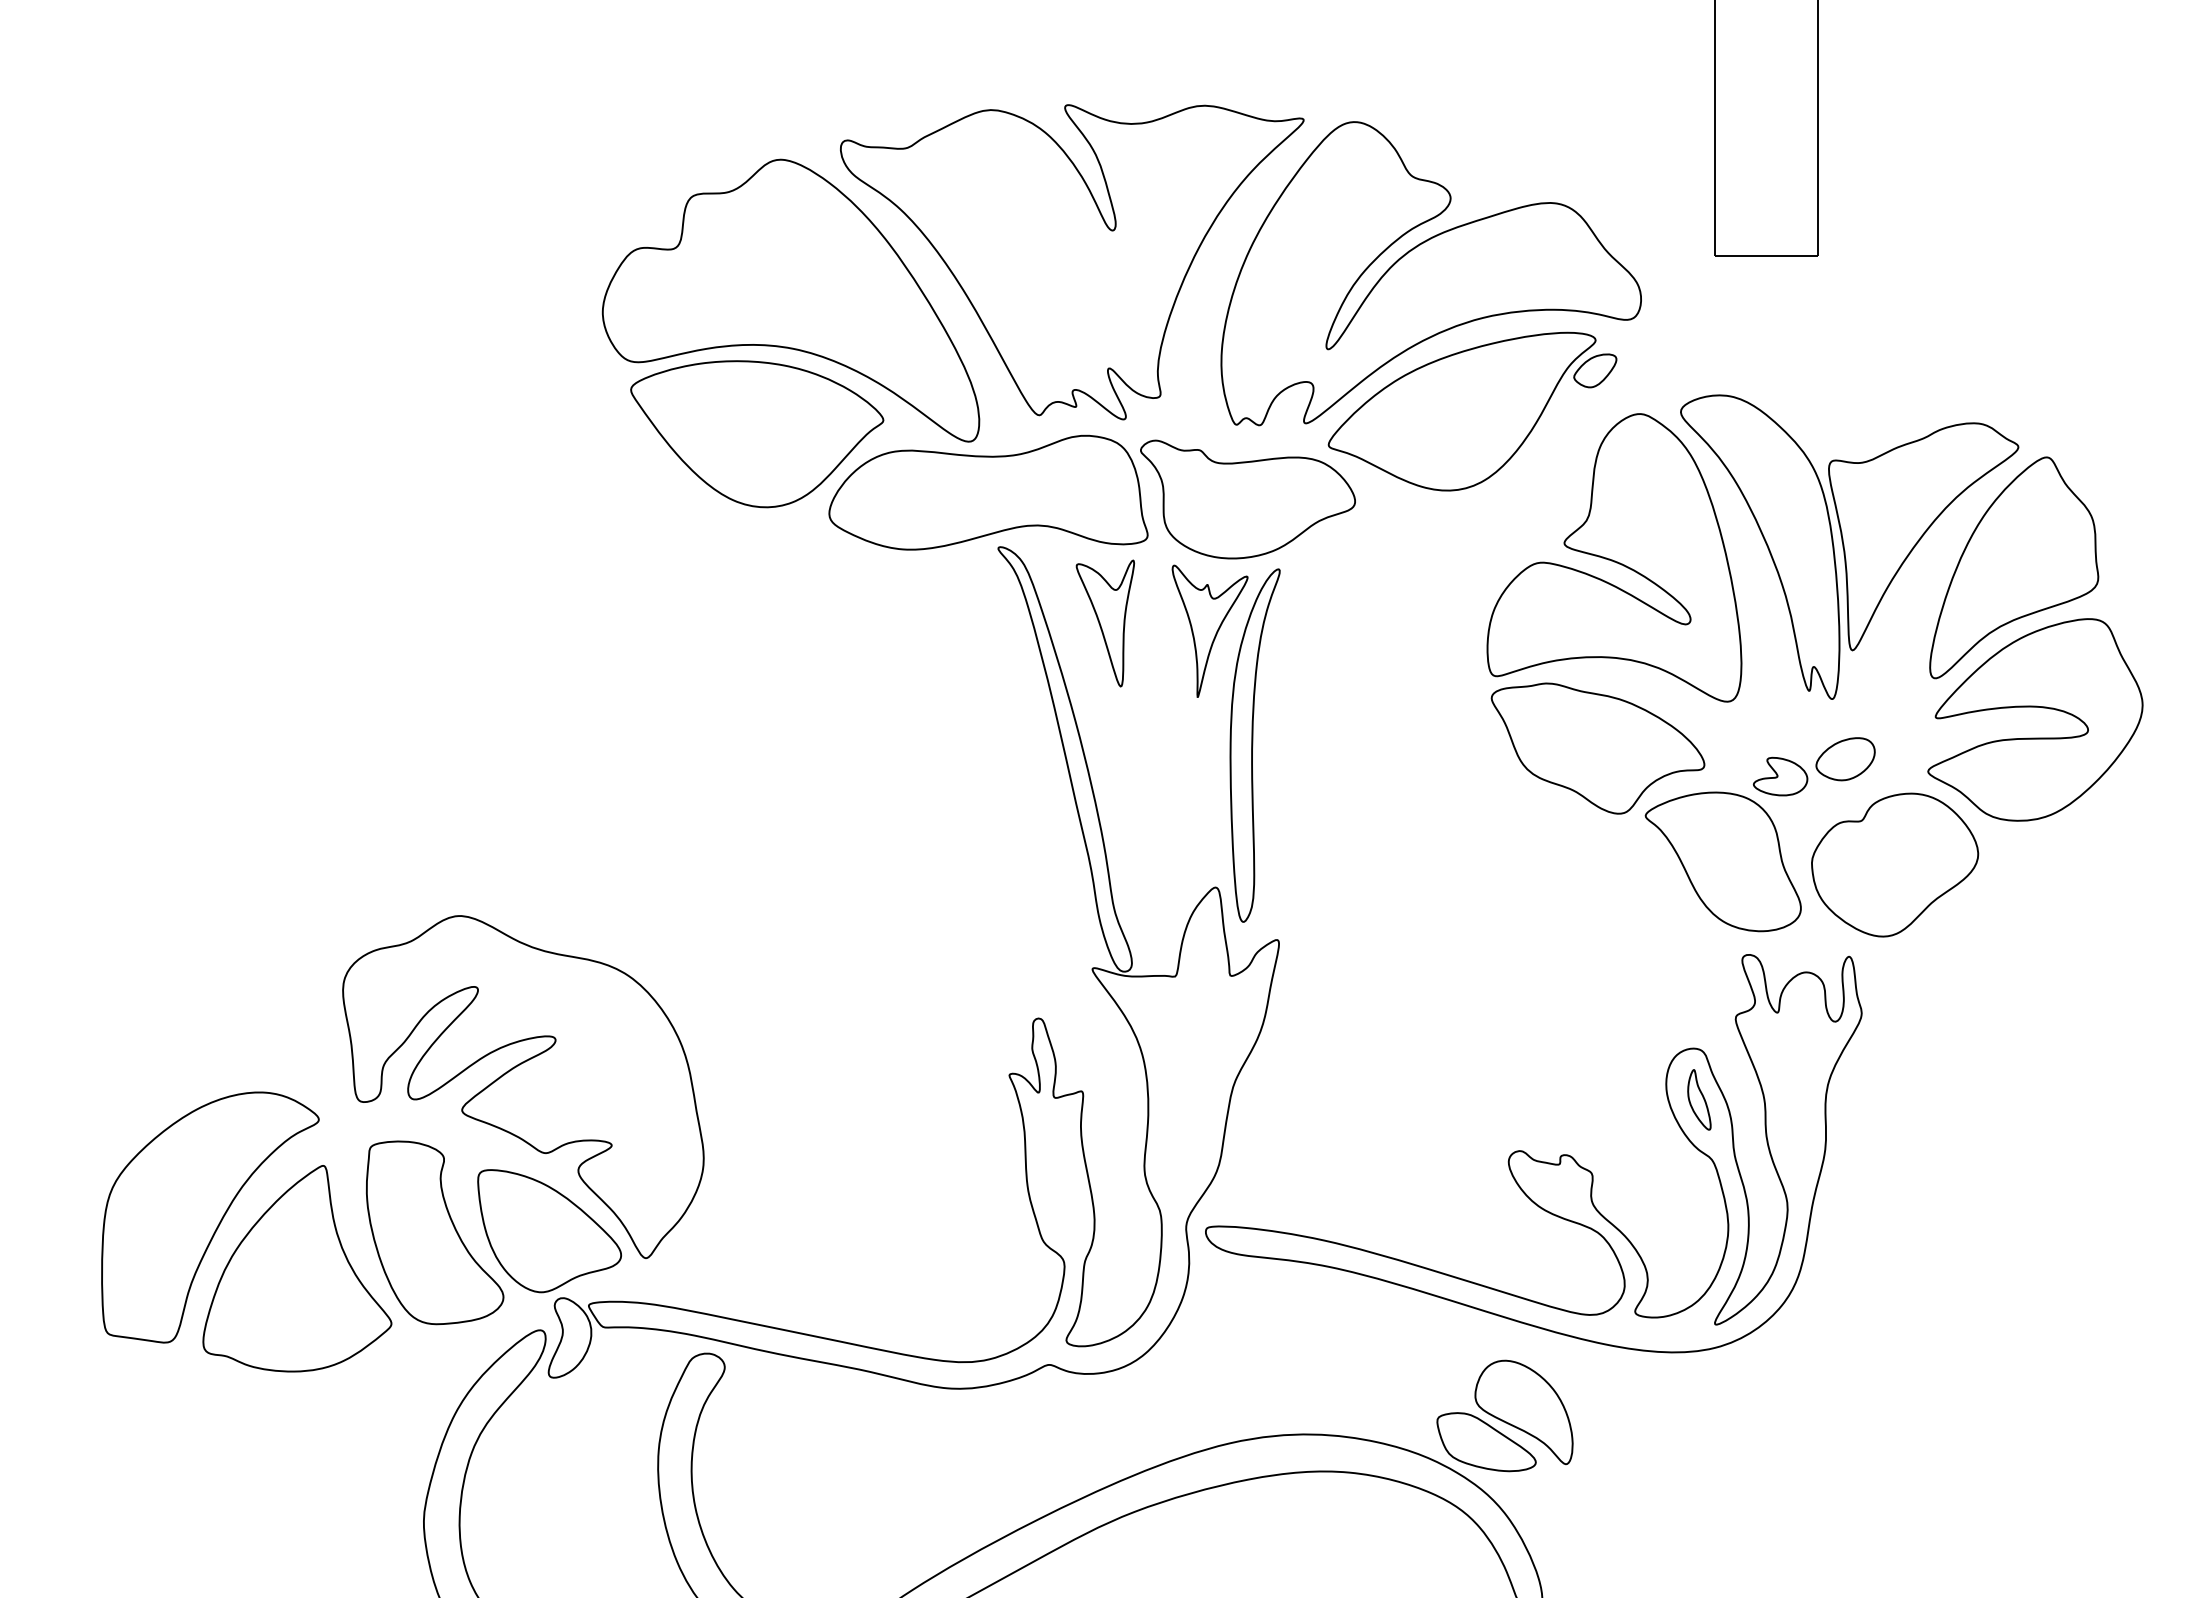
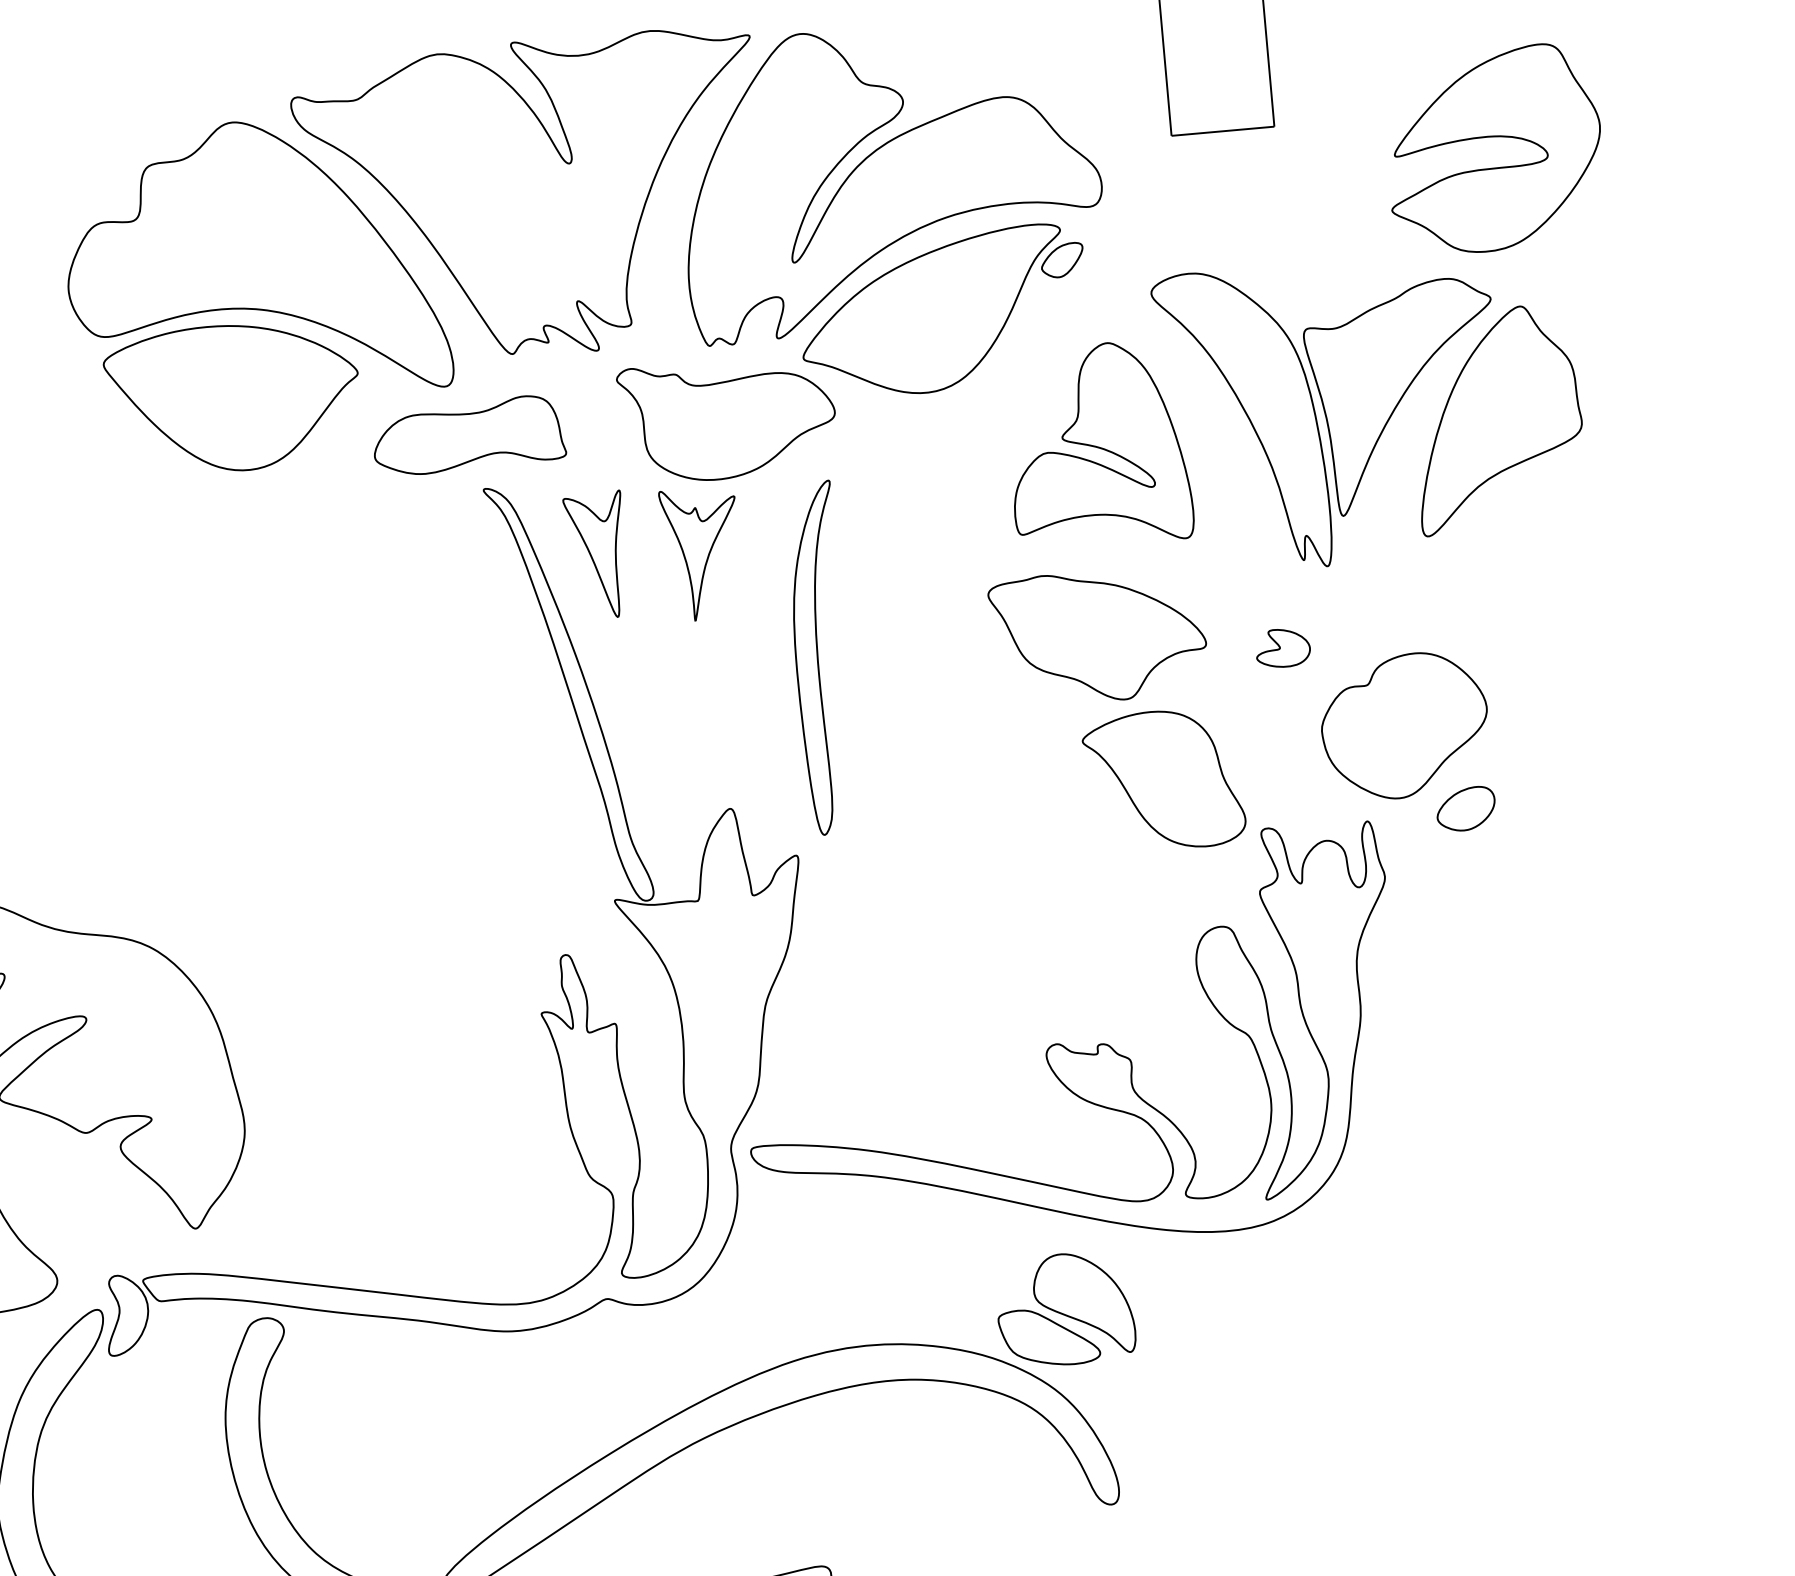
part: (988, 492) -> (468, 435), size x0.6
part: (1614, 557) -> (1098, 444), size x0.7
part: (2035, 707) -> (1493, 137), moved
part: (1254, 745) -> (820, 658), moved
part: (1845, 759) -> (1466, 809), moved
part: (1722, 861) -> (1163, 780), moved
part: (1699, 1099) -> (1230, 976), removed
part: (549, 1231) -> (97, 1210), removed

